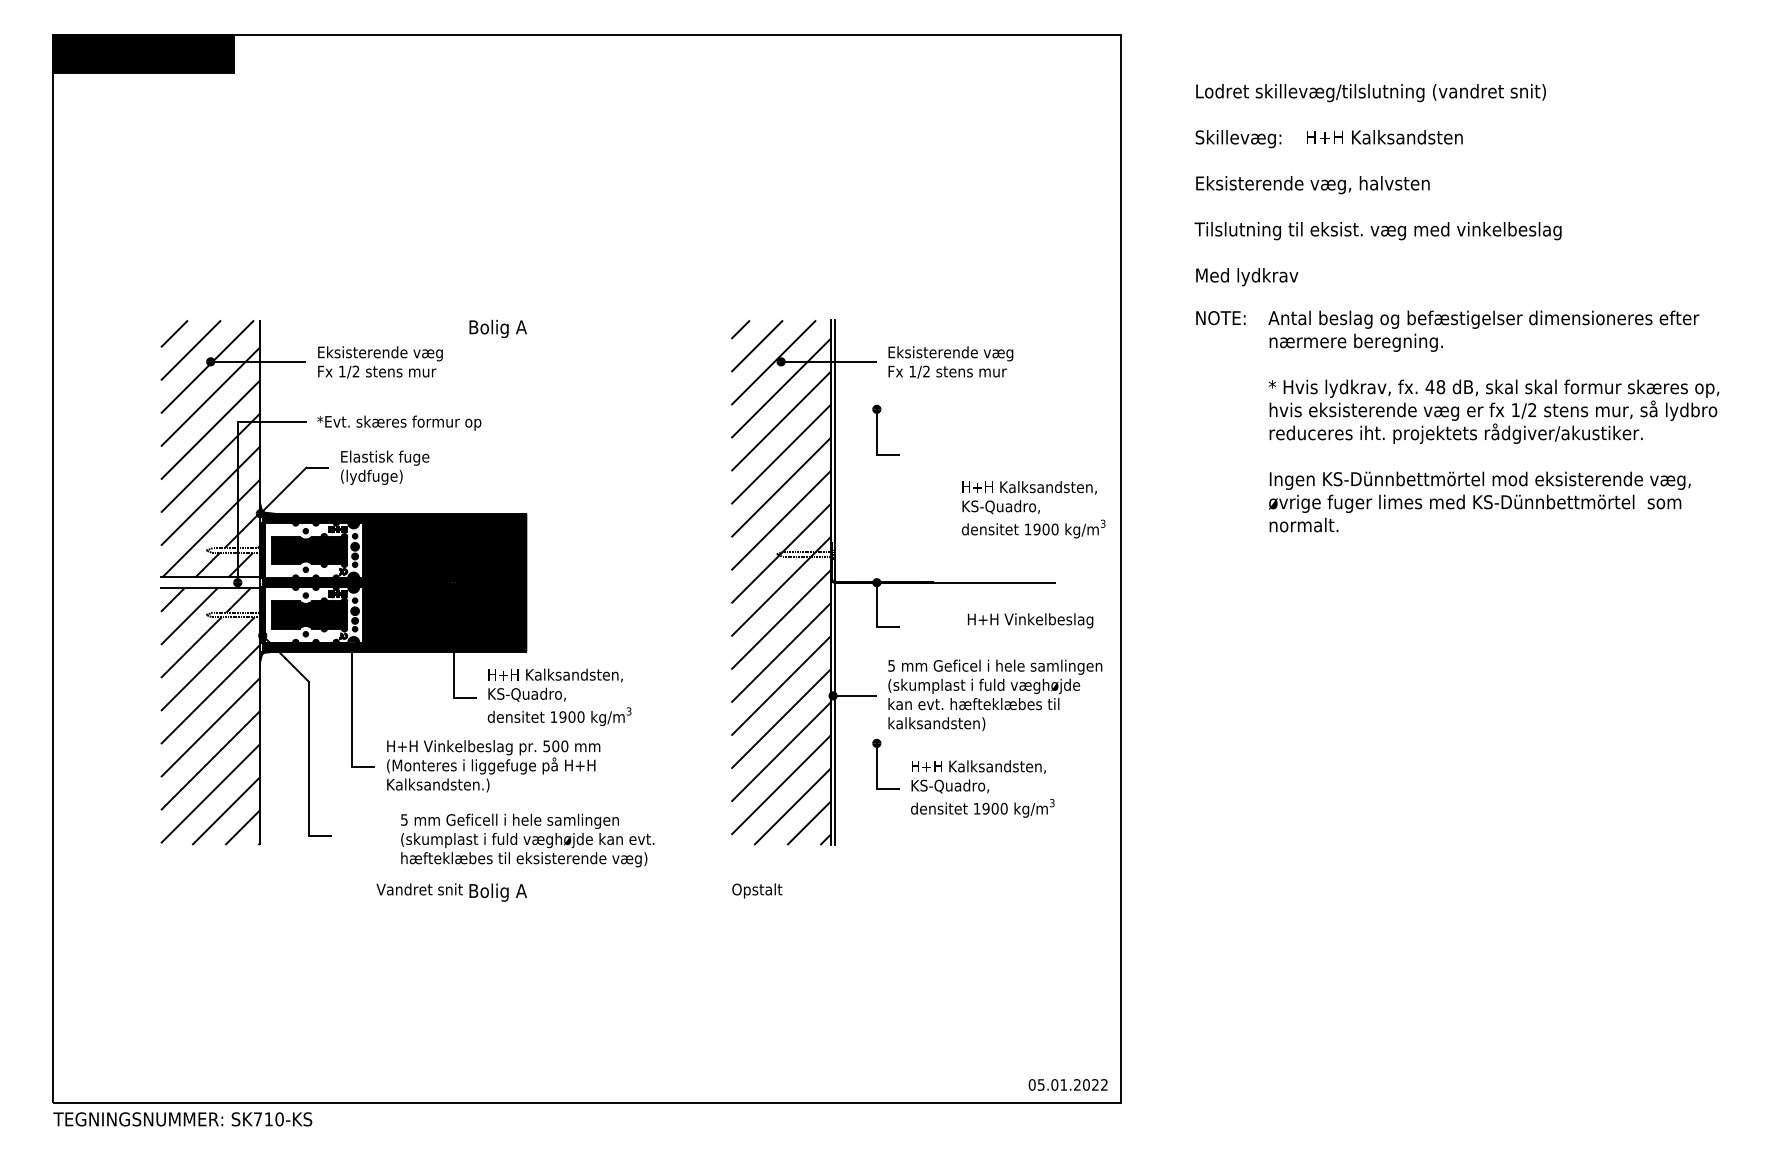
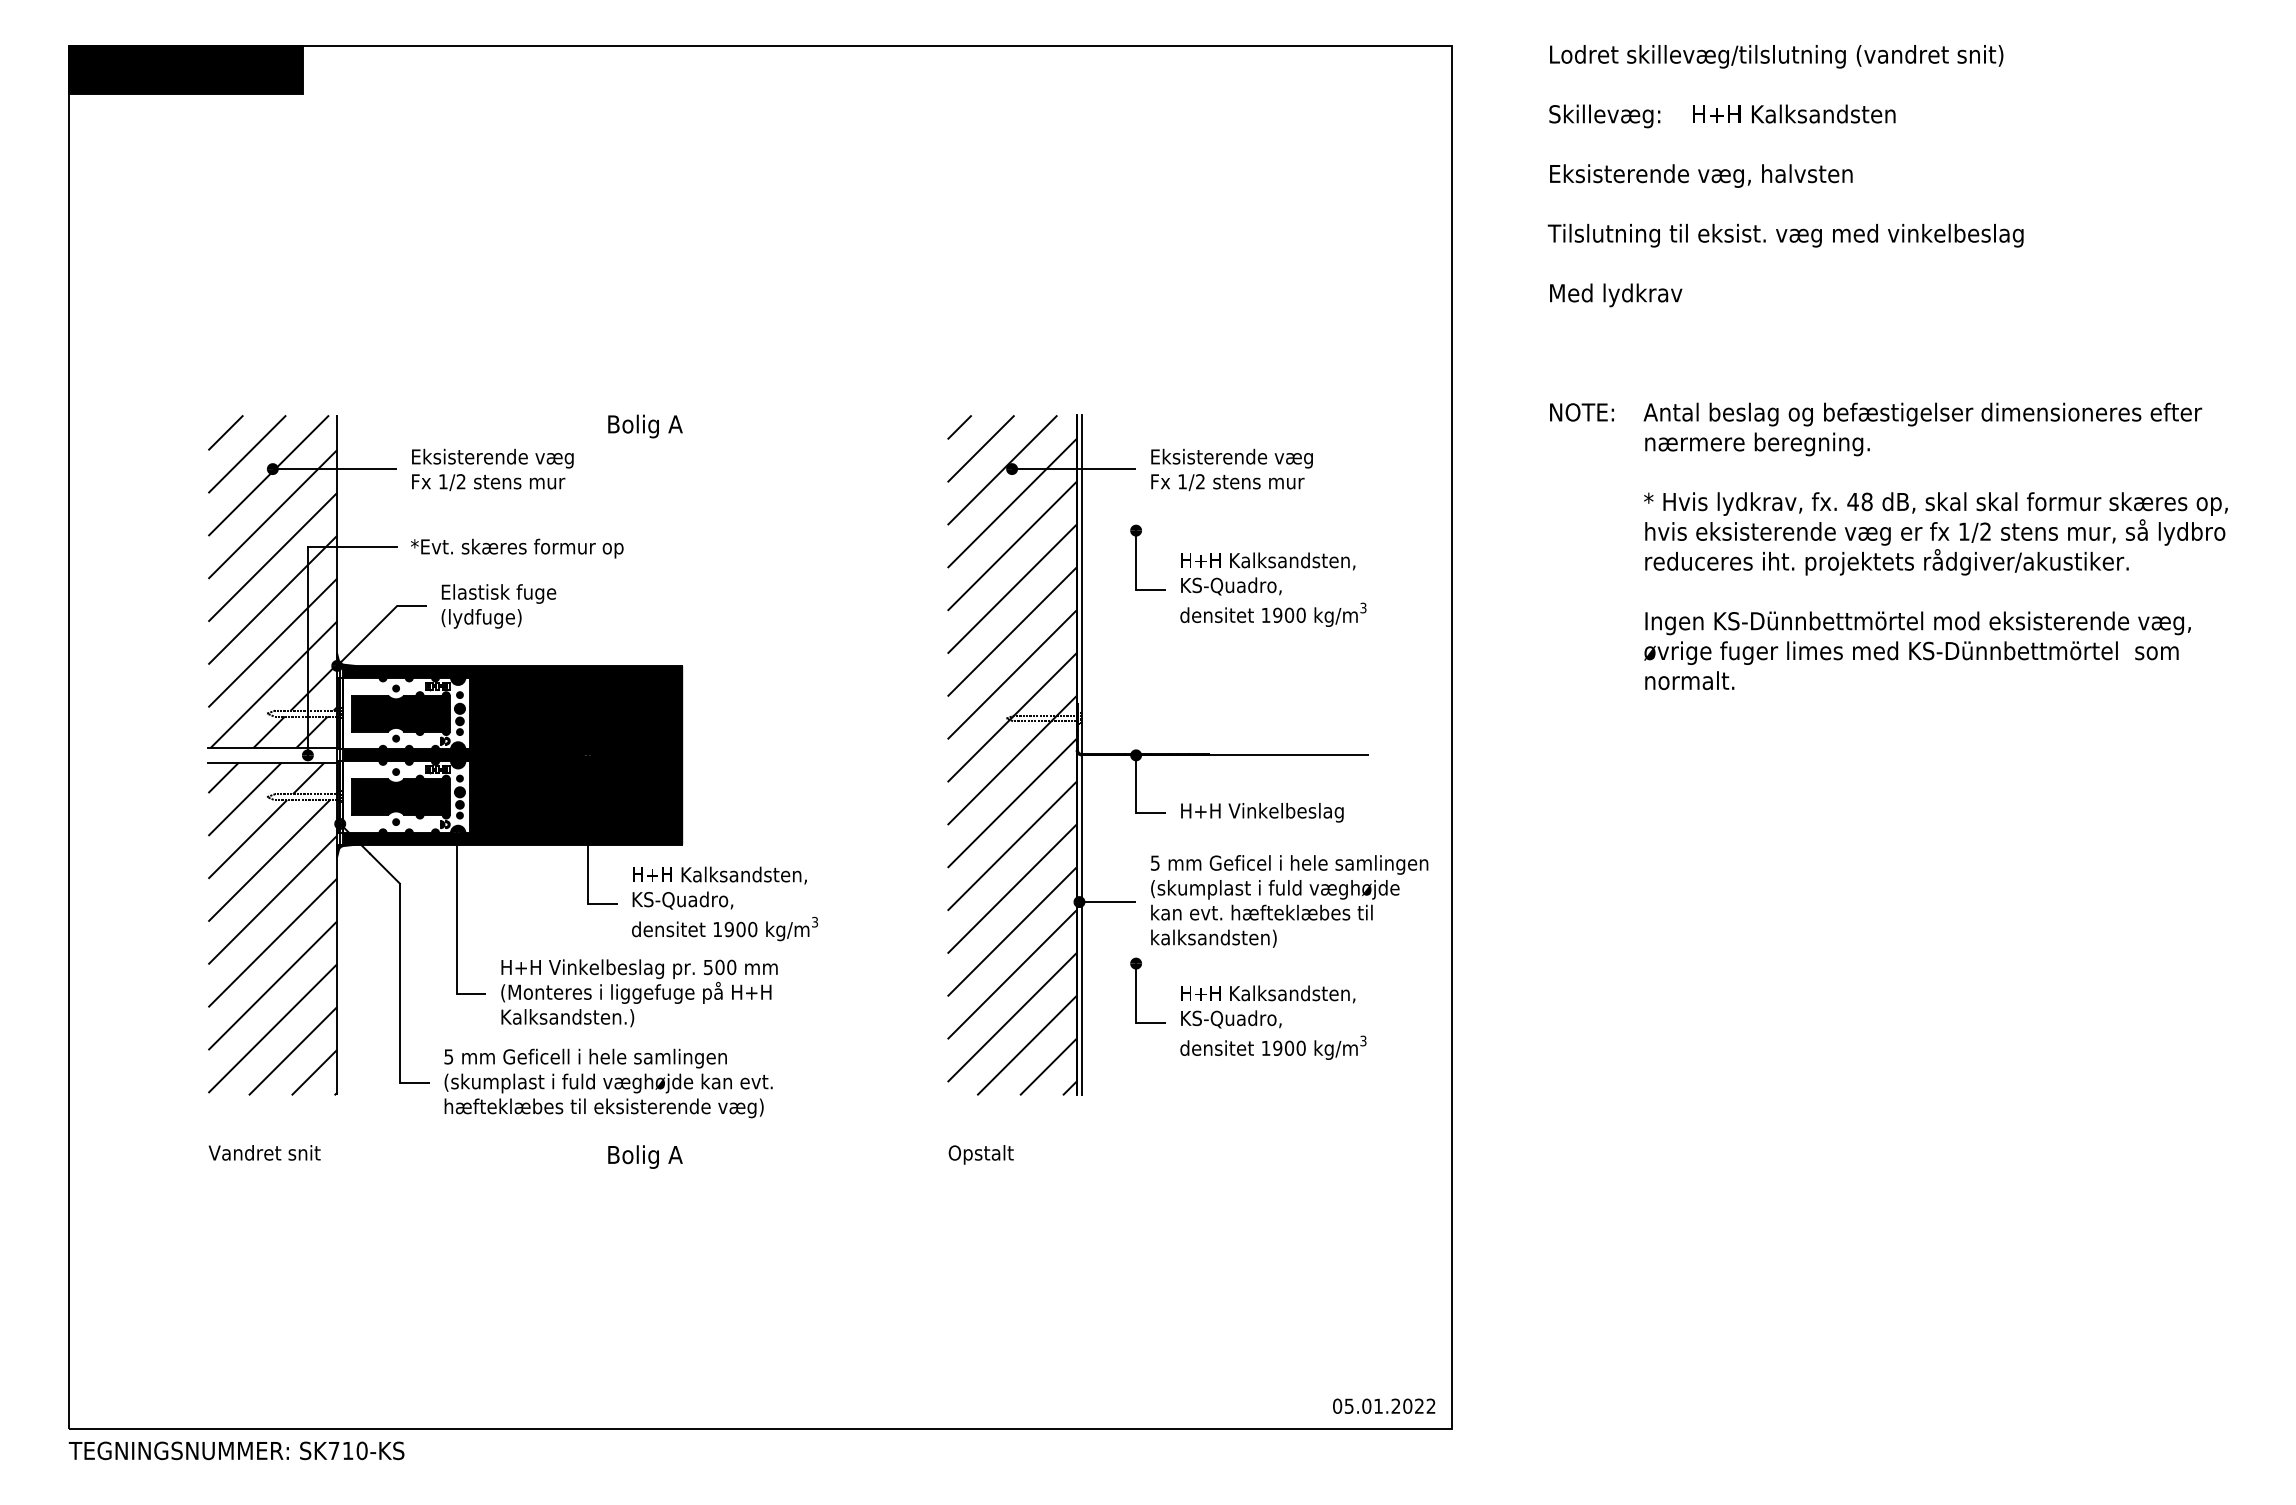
text: (1377, 185) -> (1785, 176), moved
text: (1033, 509) -> (1273, 589), moved
text: (1030, 620) -> (1262, 812), moved
text: (527, 840) -> (608, 1083), moved
text: (419, 889) -> (264, 1152), moved

